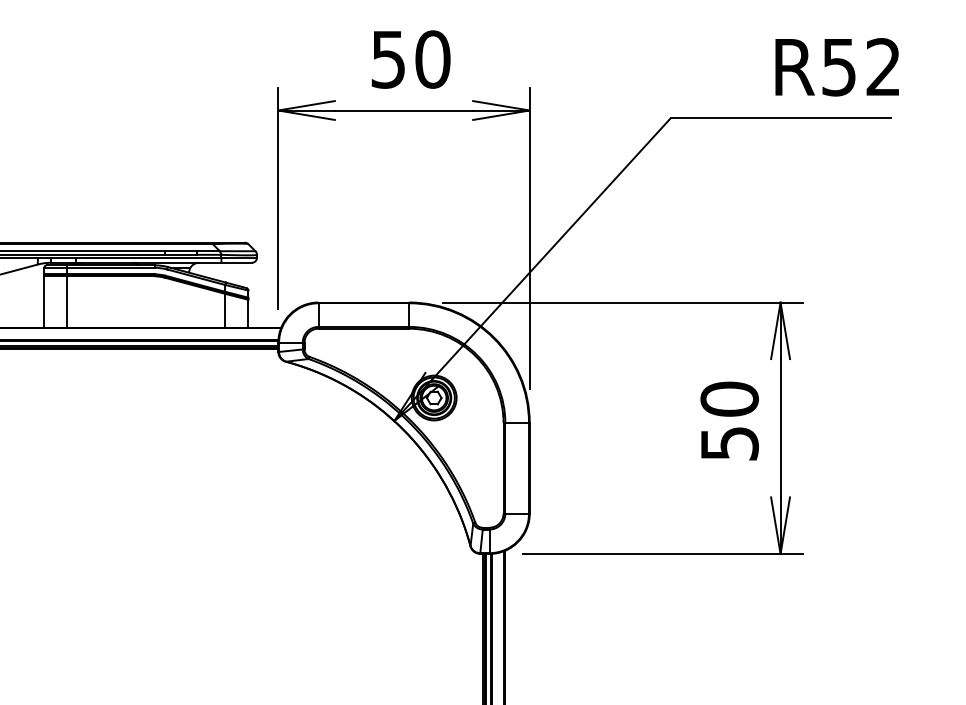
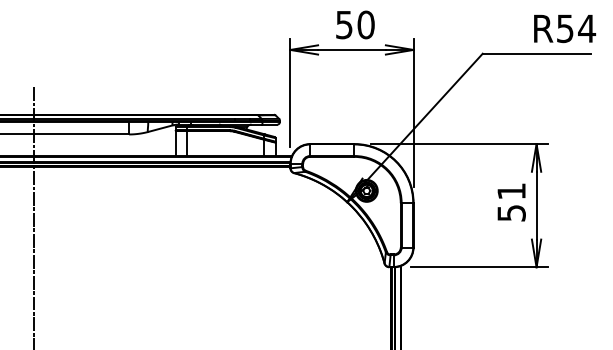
text: (884, 66) -> (587, 28), R52 -> R54
text: (729, 397) -> (511, 190), 50 -> 51

